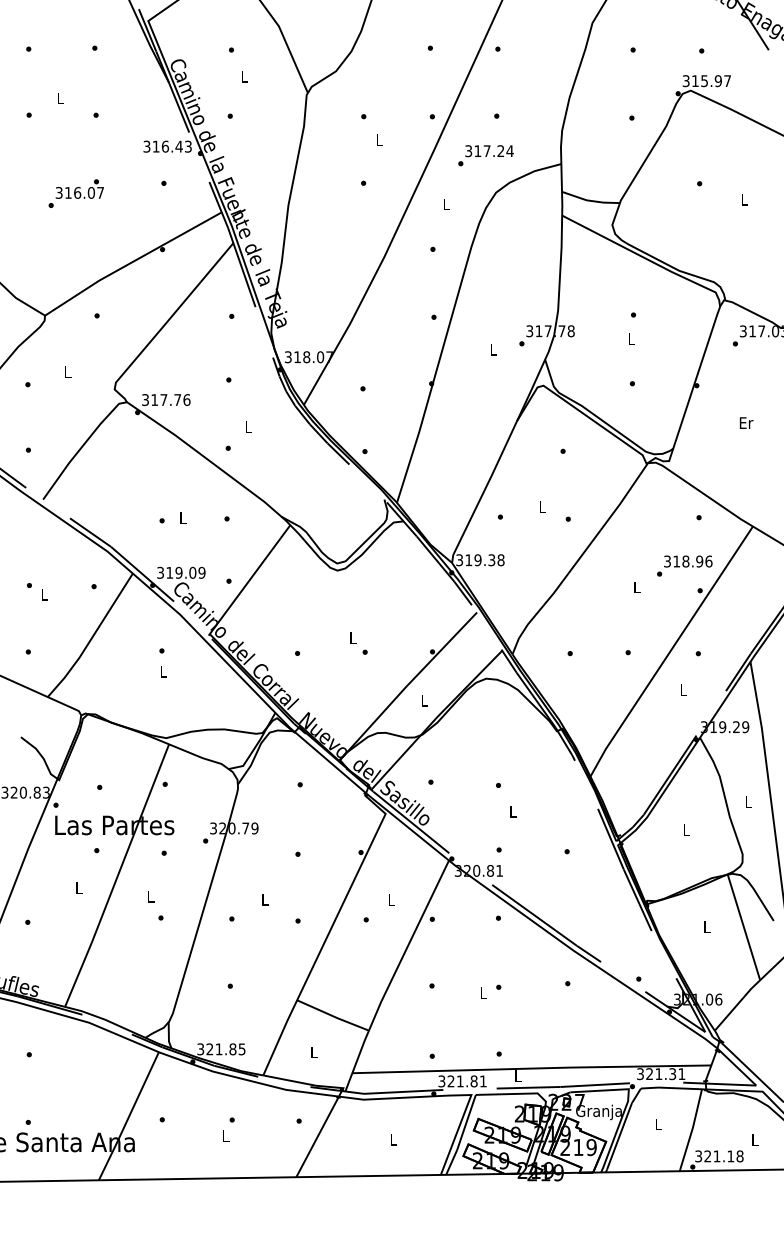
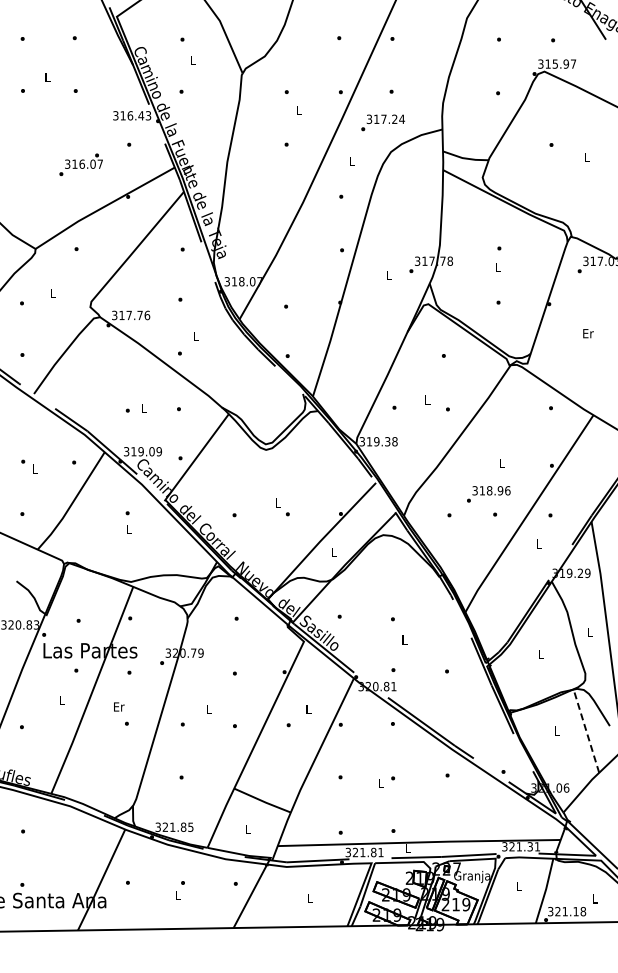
text: (75, 193) -> (80, 164), moved
text: (684, 566) -> (488, 494), moved
text: (151, 896) -> (119, 706), L -> Er
line: (744, 927) -> (586, 731), solid -> dashed

